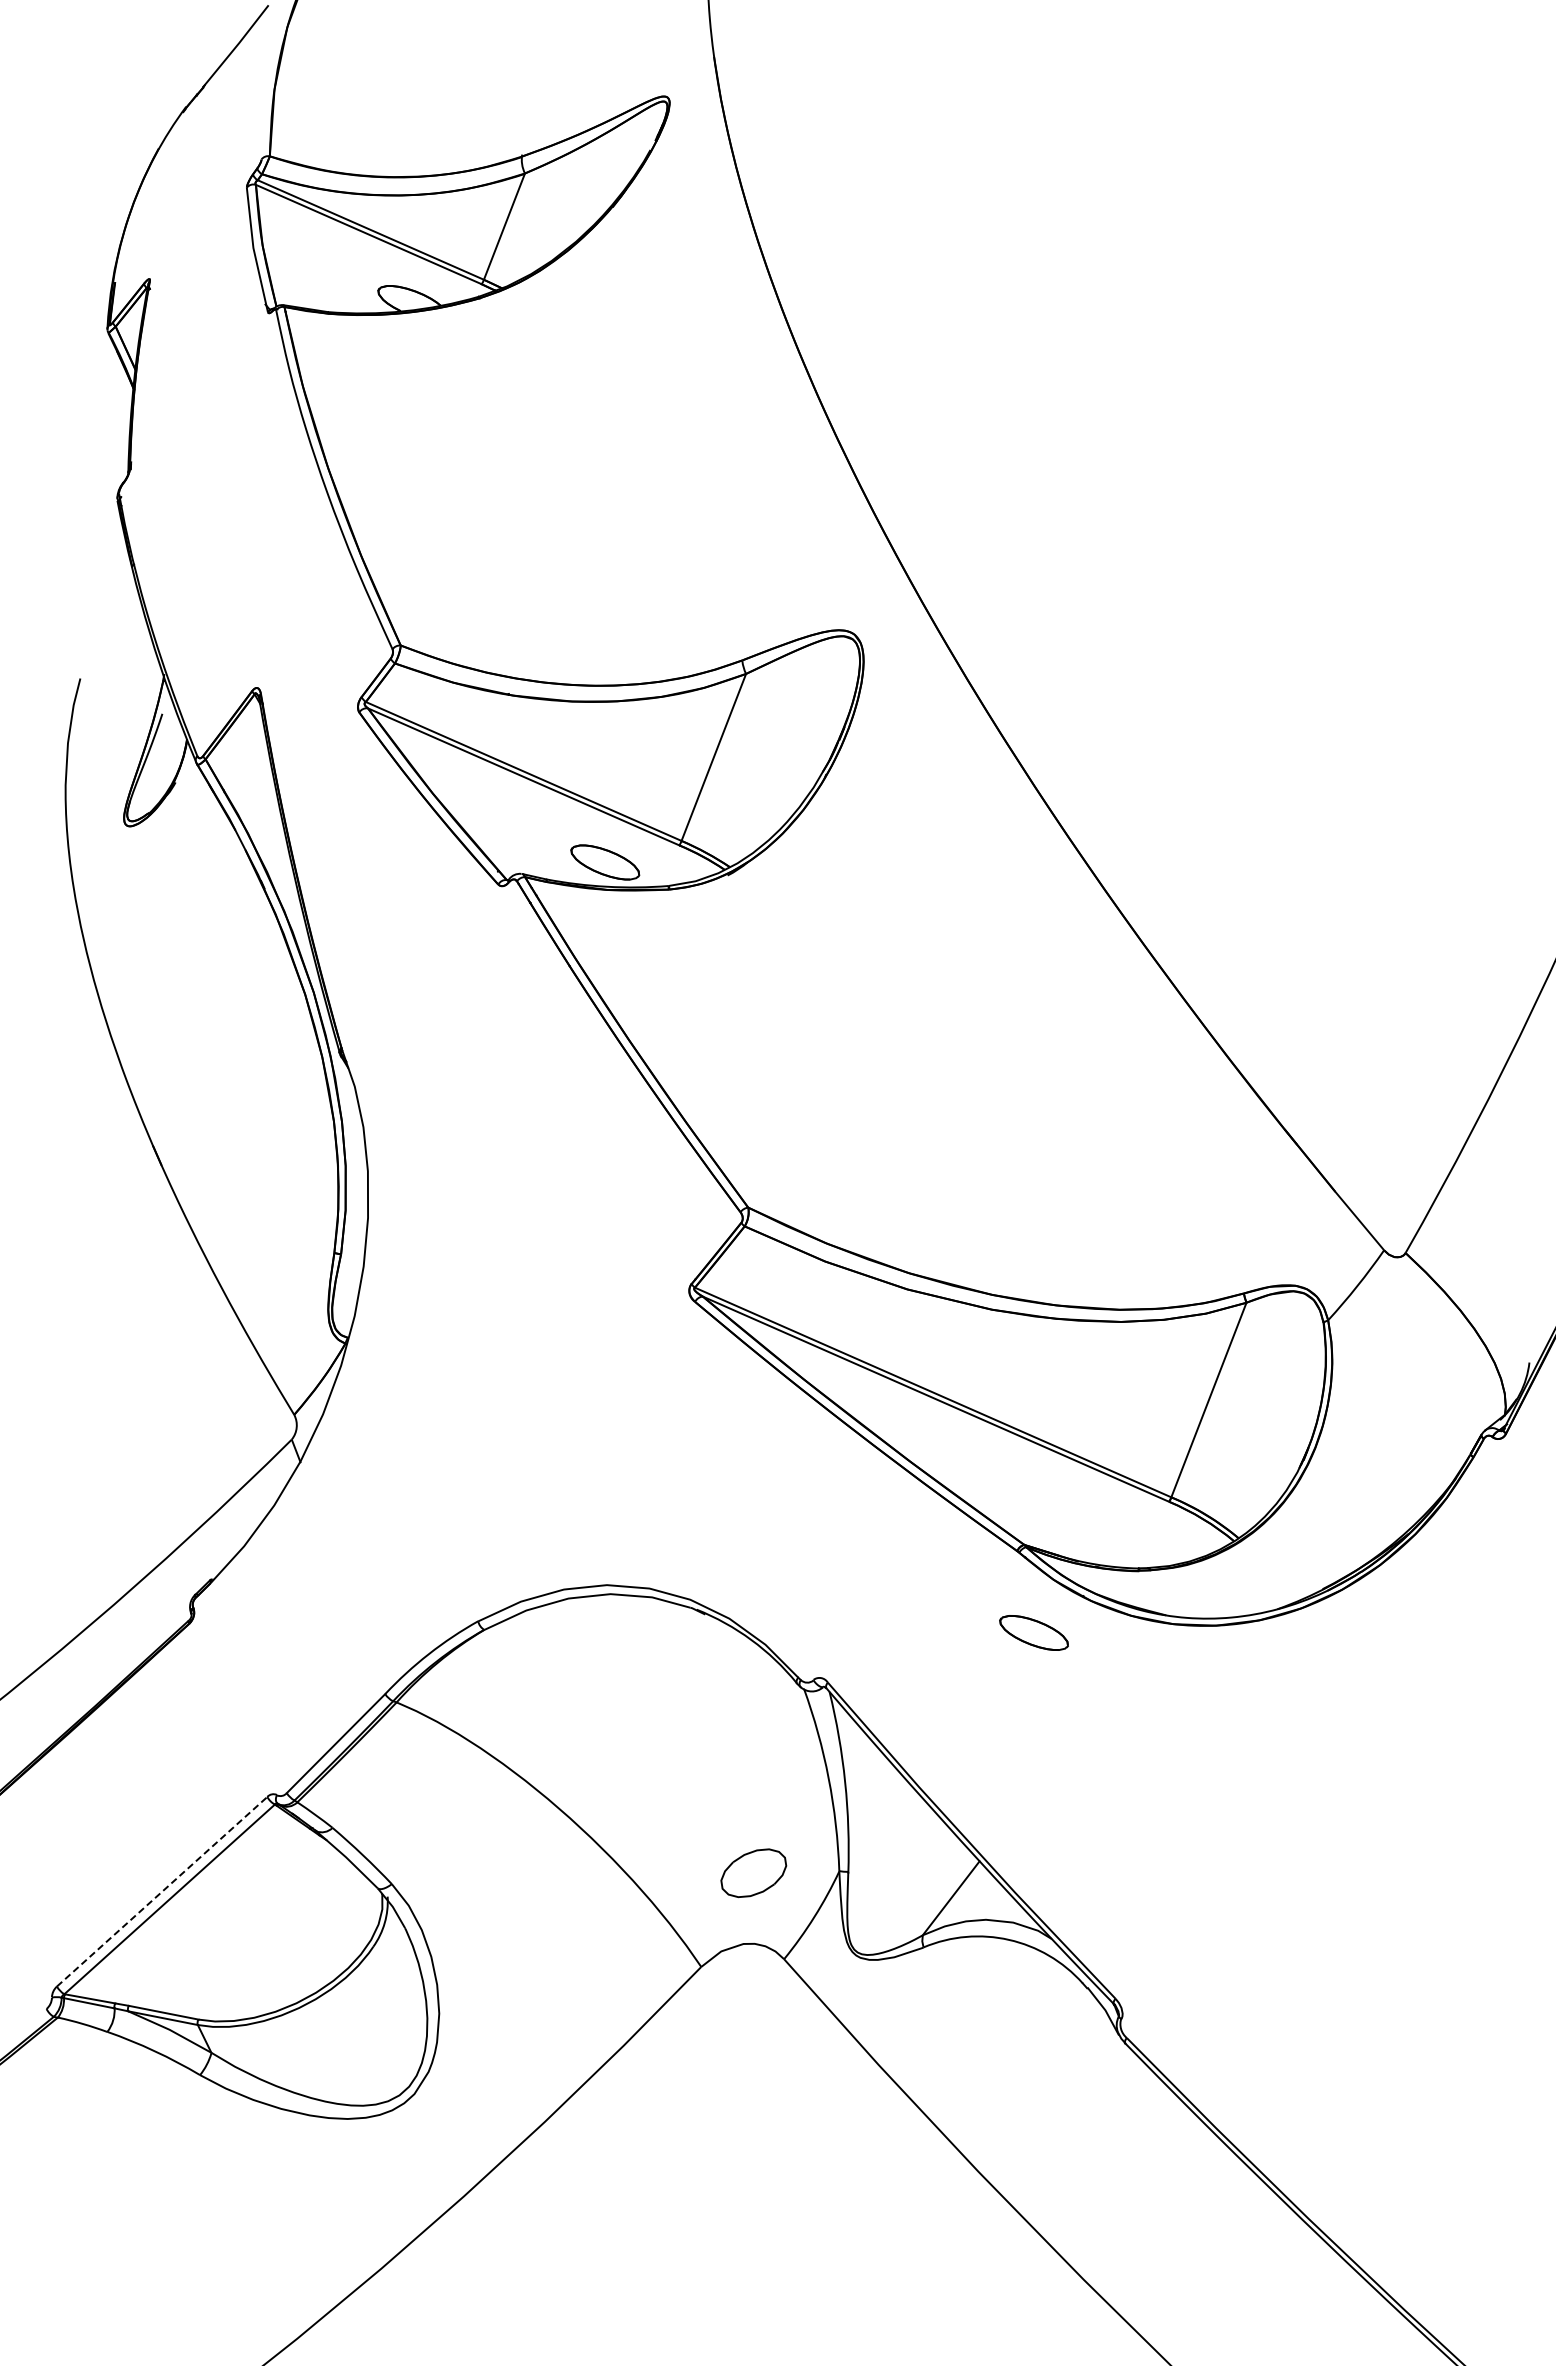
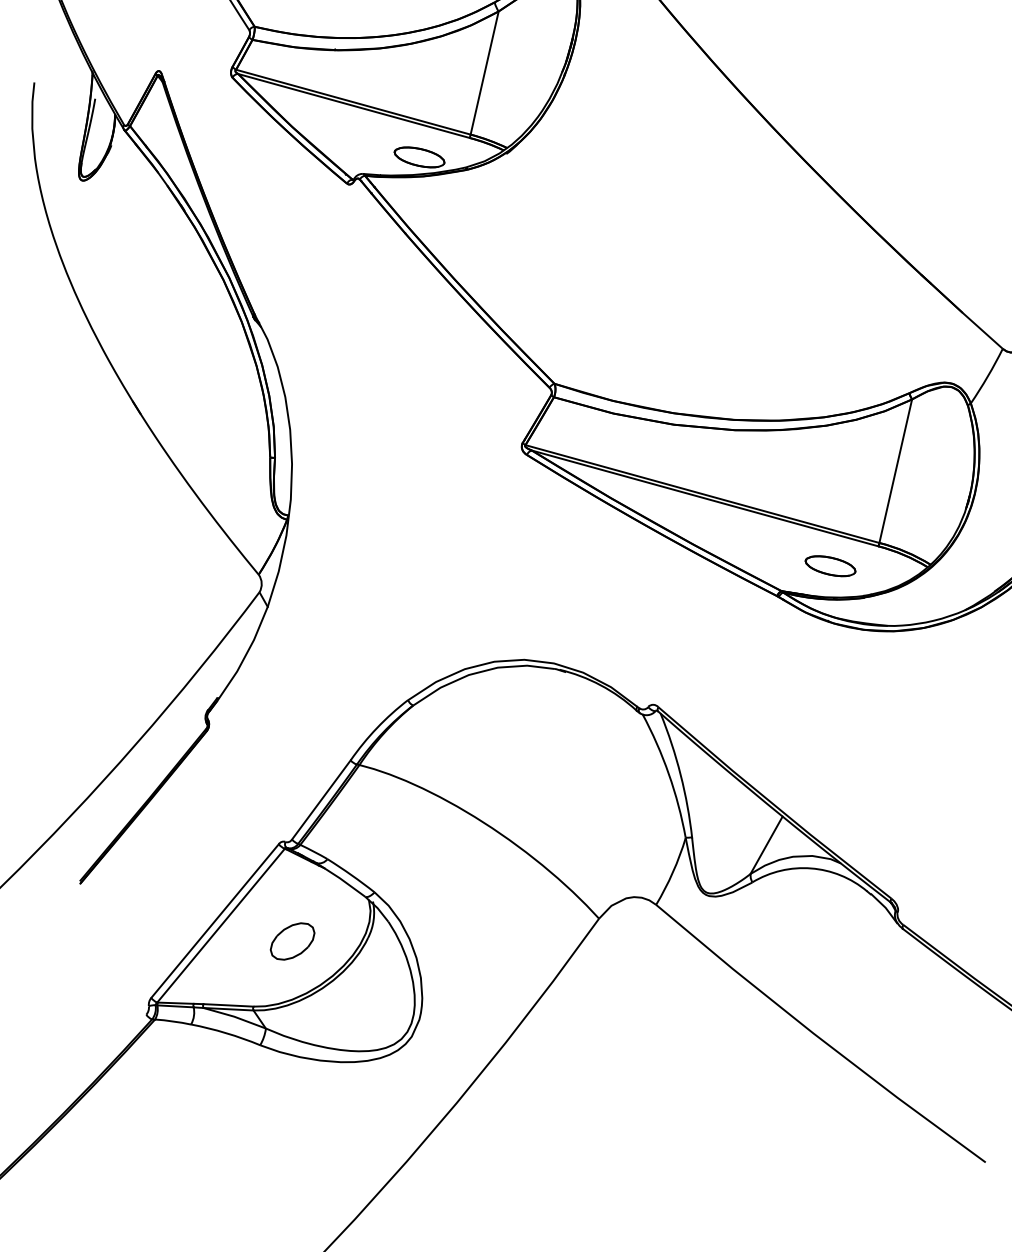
part: (1033, 1632) -> (830, 565), moved
part: (753, 1873) -> (292, 941), moved
line: (162, 1891) -> (215, 920), dashed -> solid

